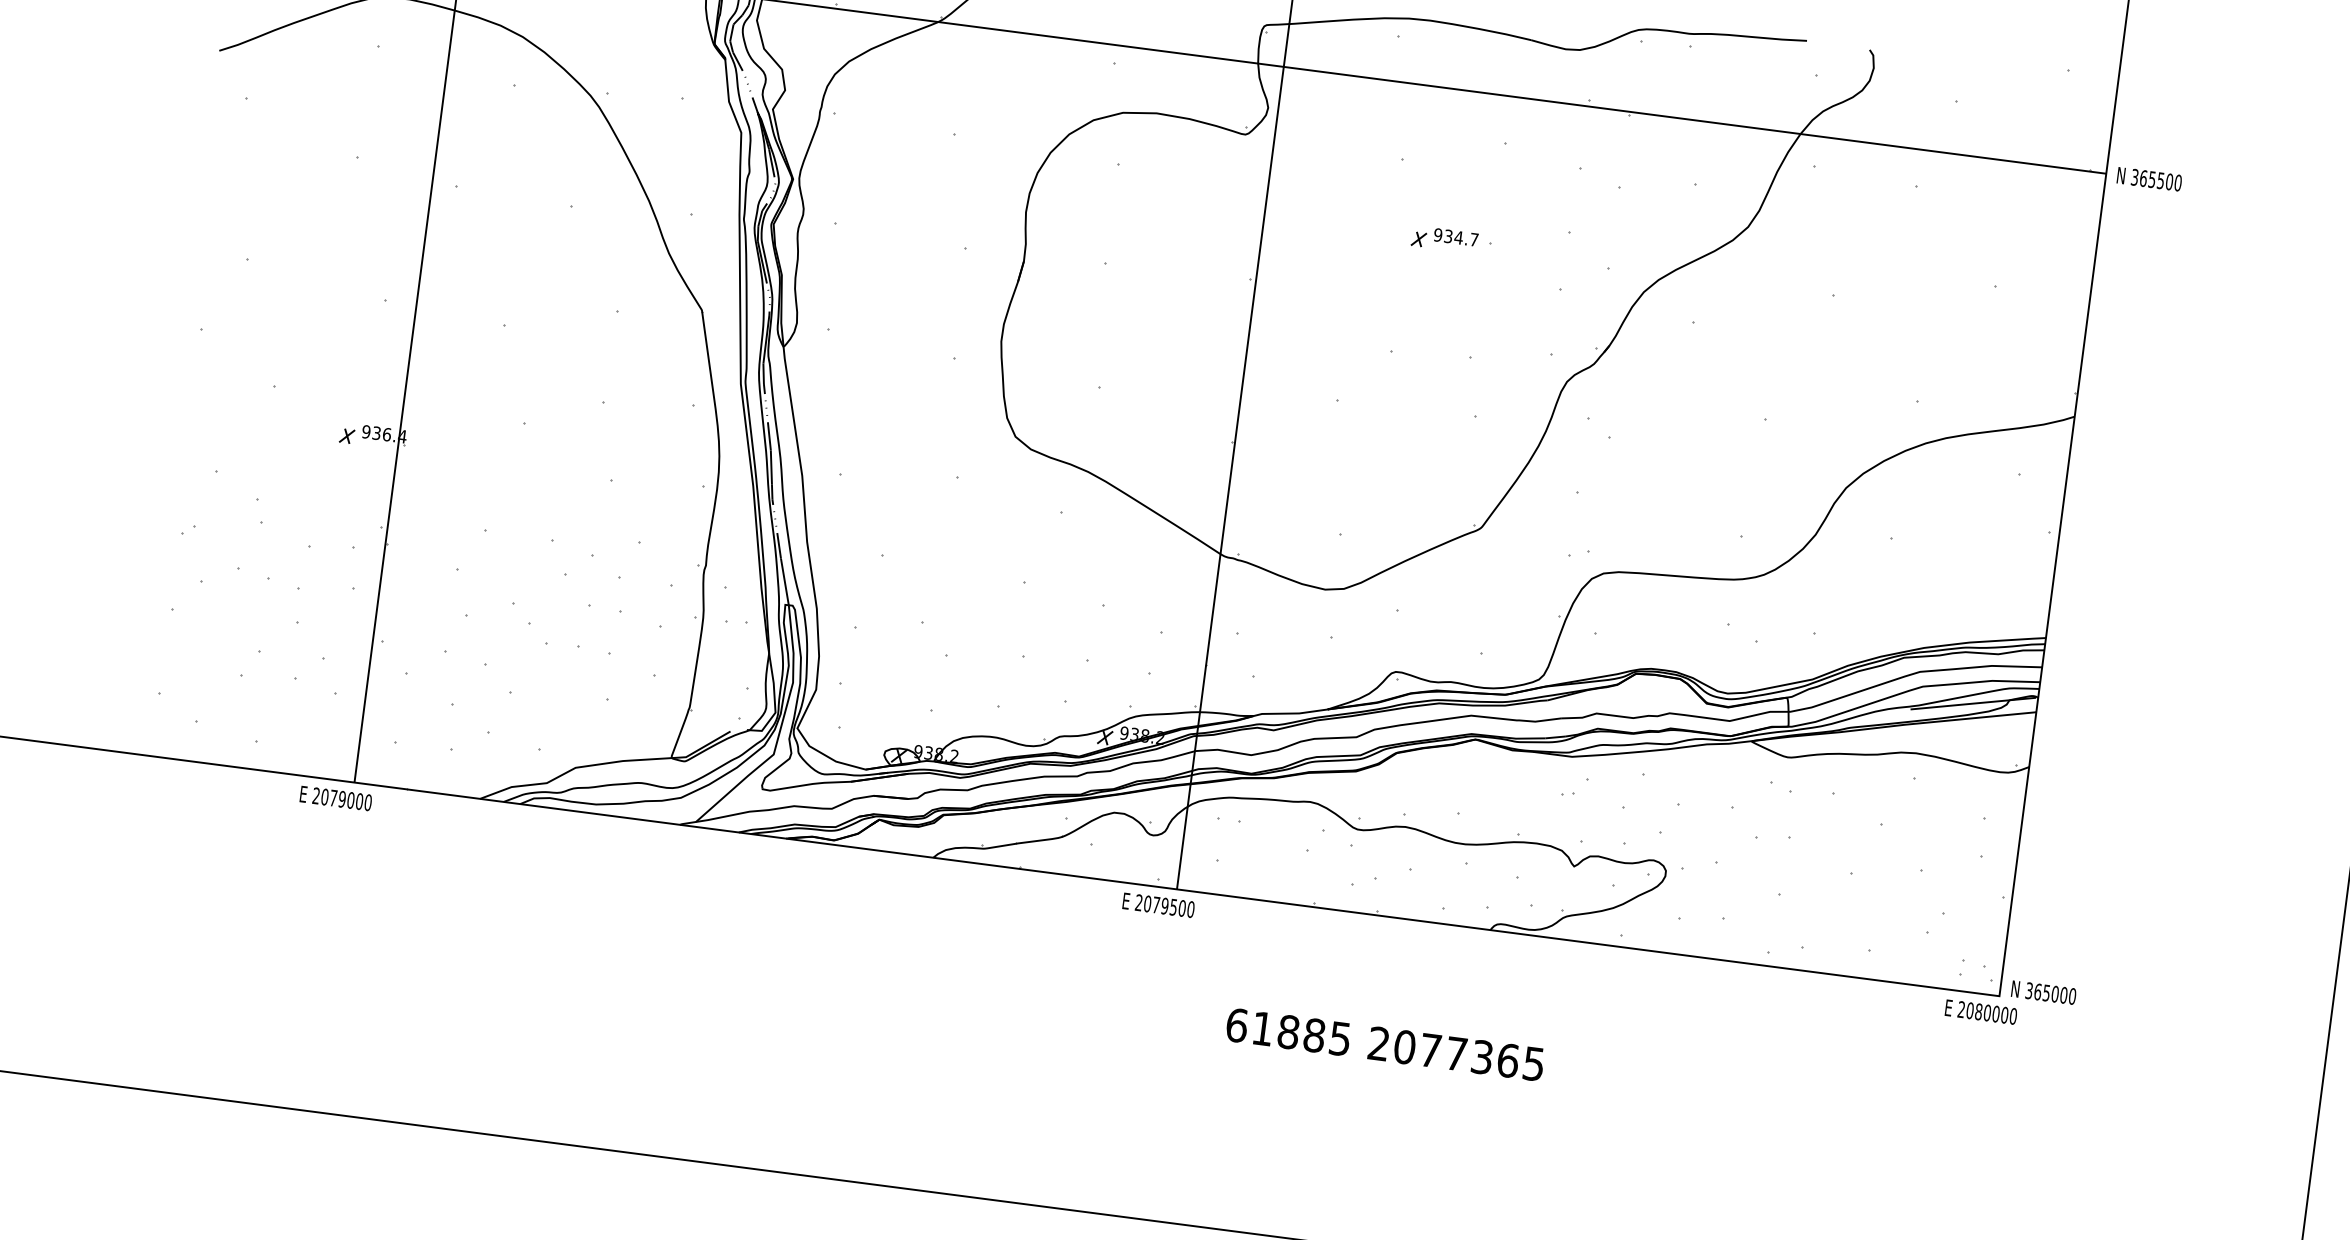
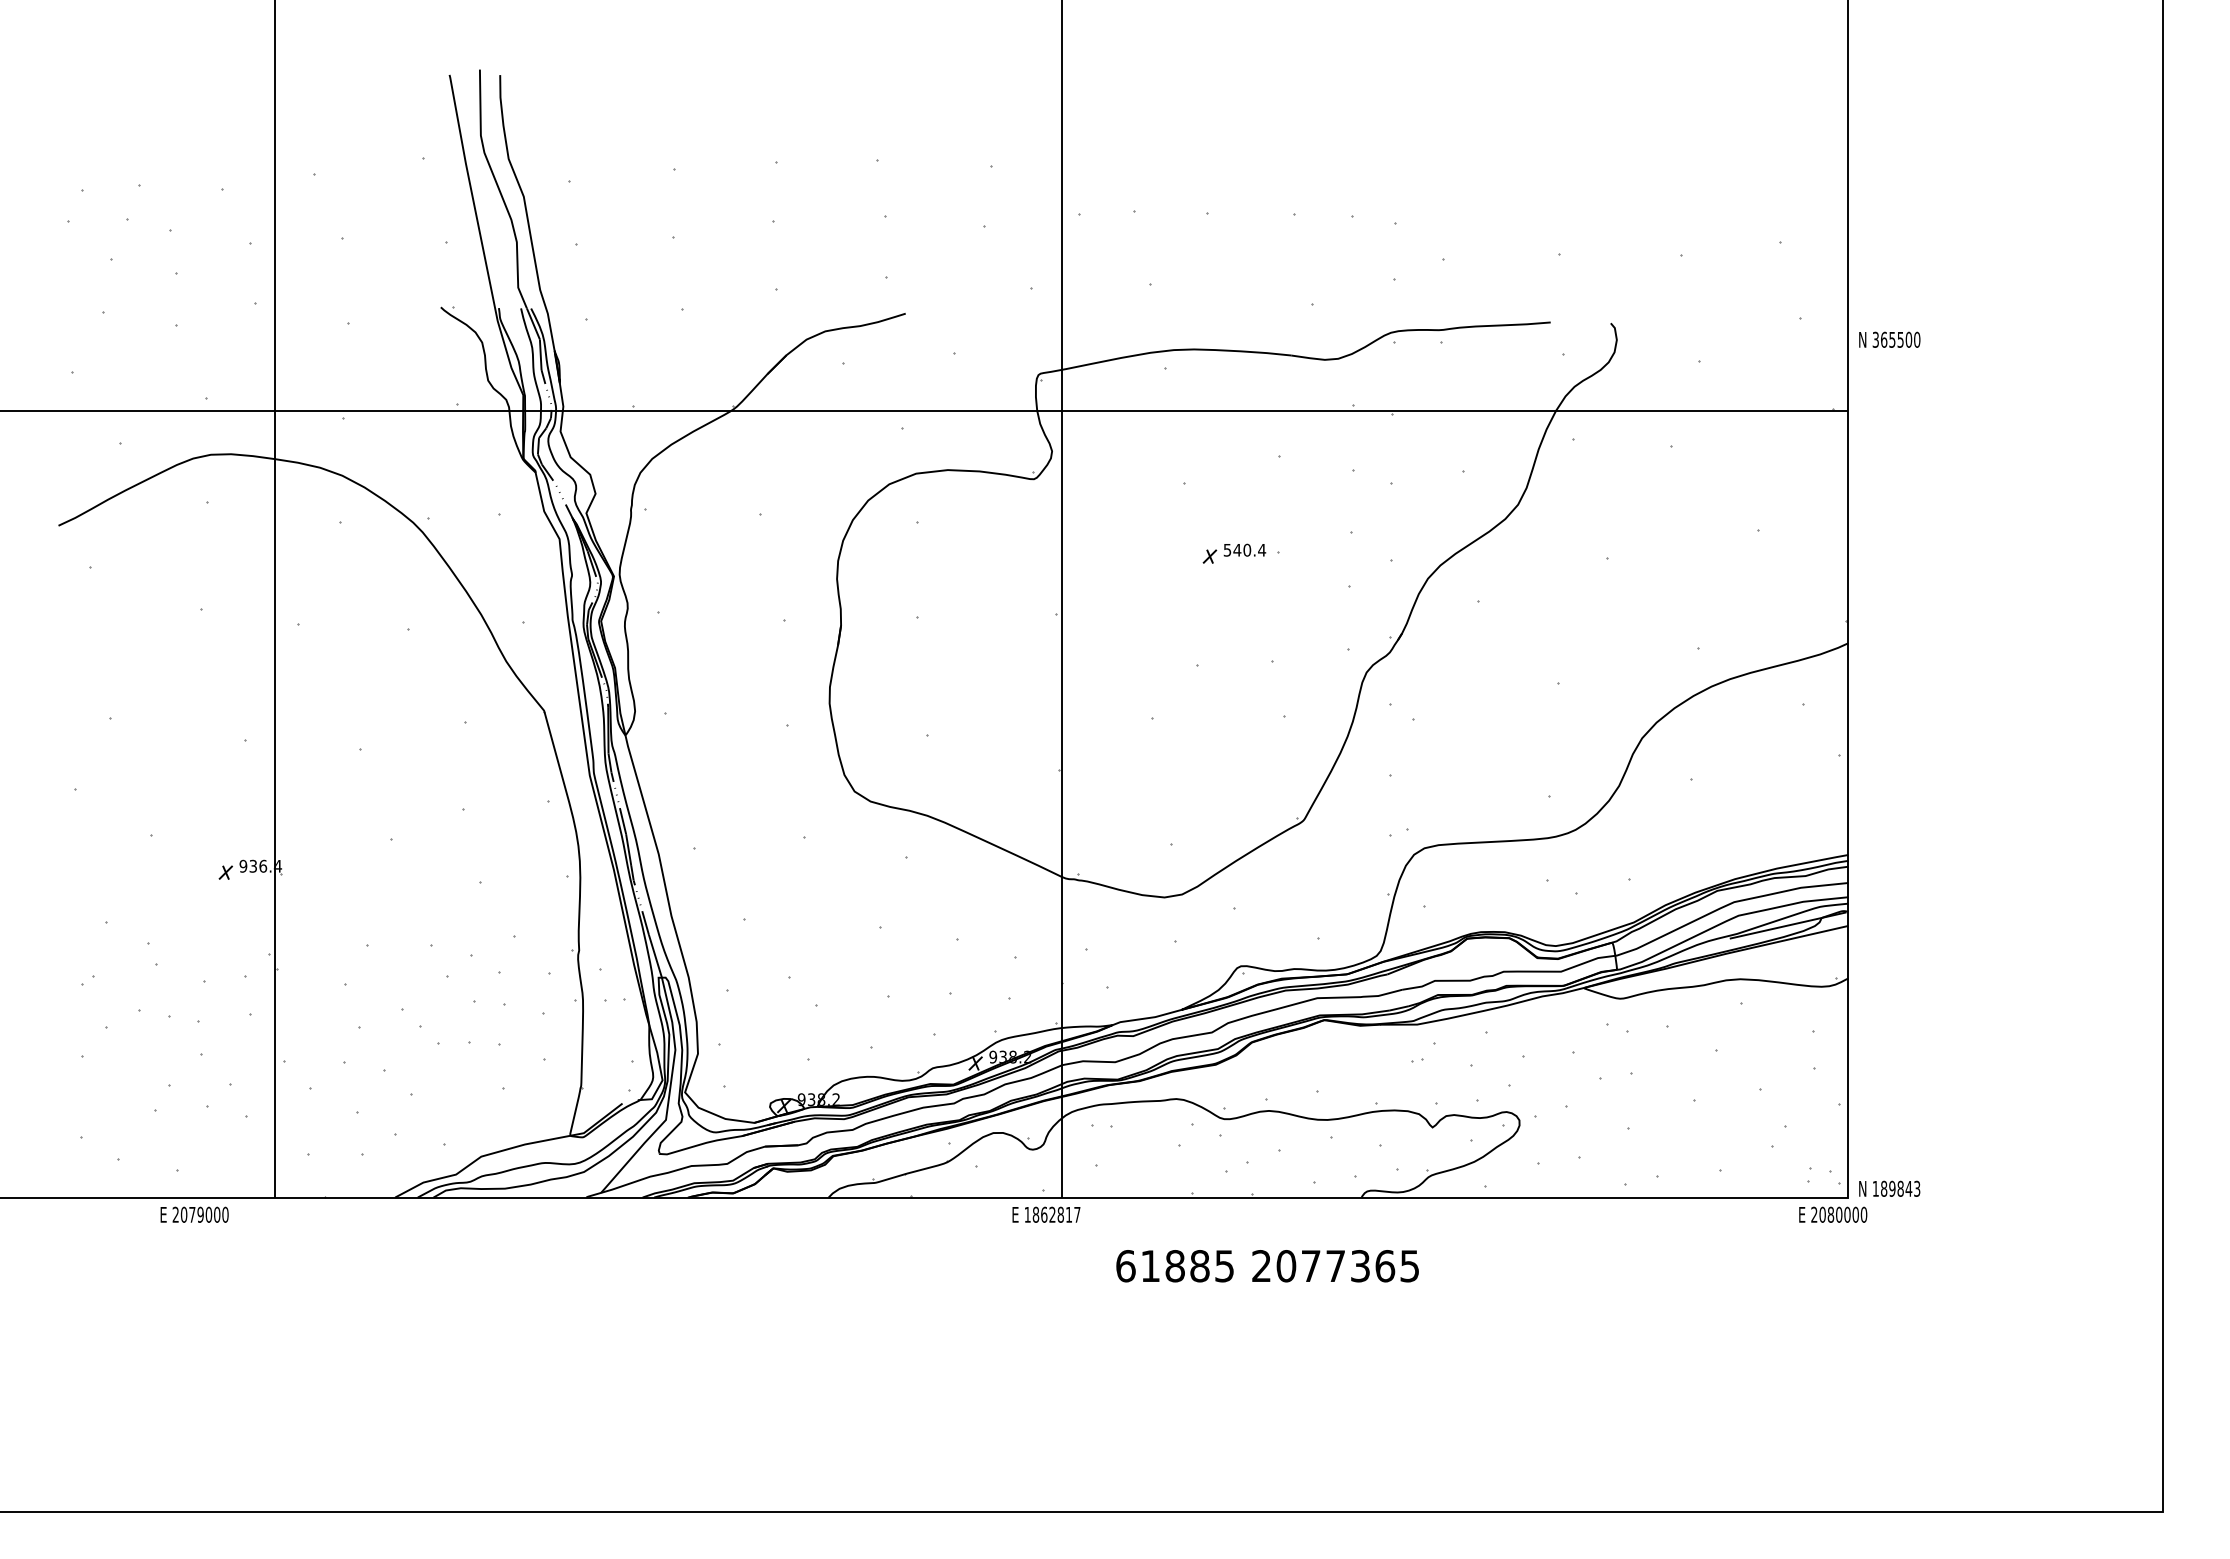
text: (2149, 178) -> (1889, 339), moved
text: (1456, 236) -> (1244, 549), 934.7 -> 540.4
text: (335, 798) -> (194, 1214), moved
text: (1164, 905) -> (1052, 1214), 2079500 -> 1862817
text: (2050, 993) -> (1896, 1188), 365000 -> 189843
text: (1385, 1045) -> (1267, 1266), moved

